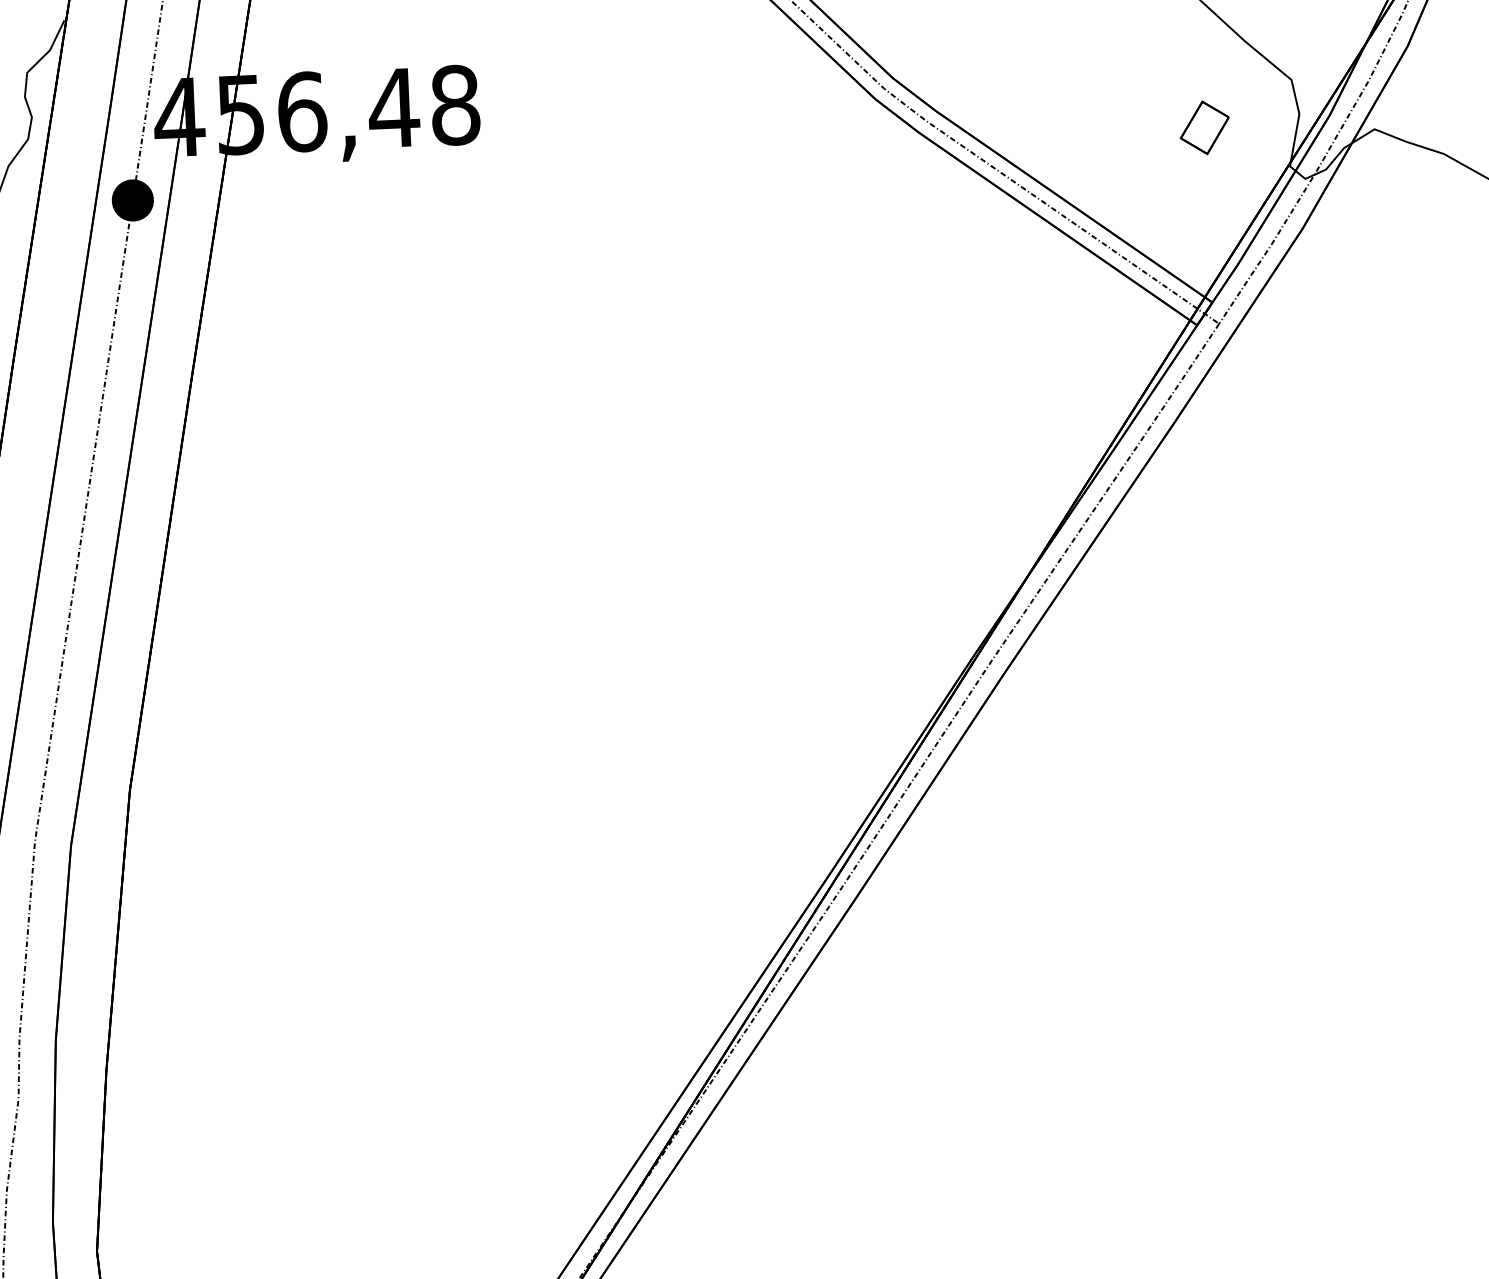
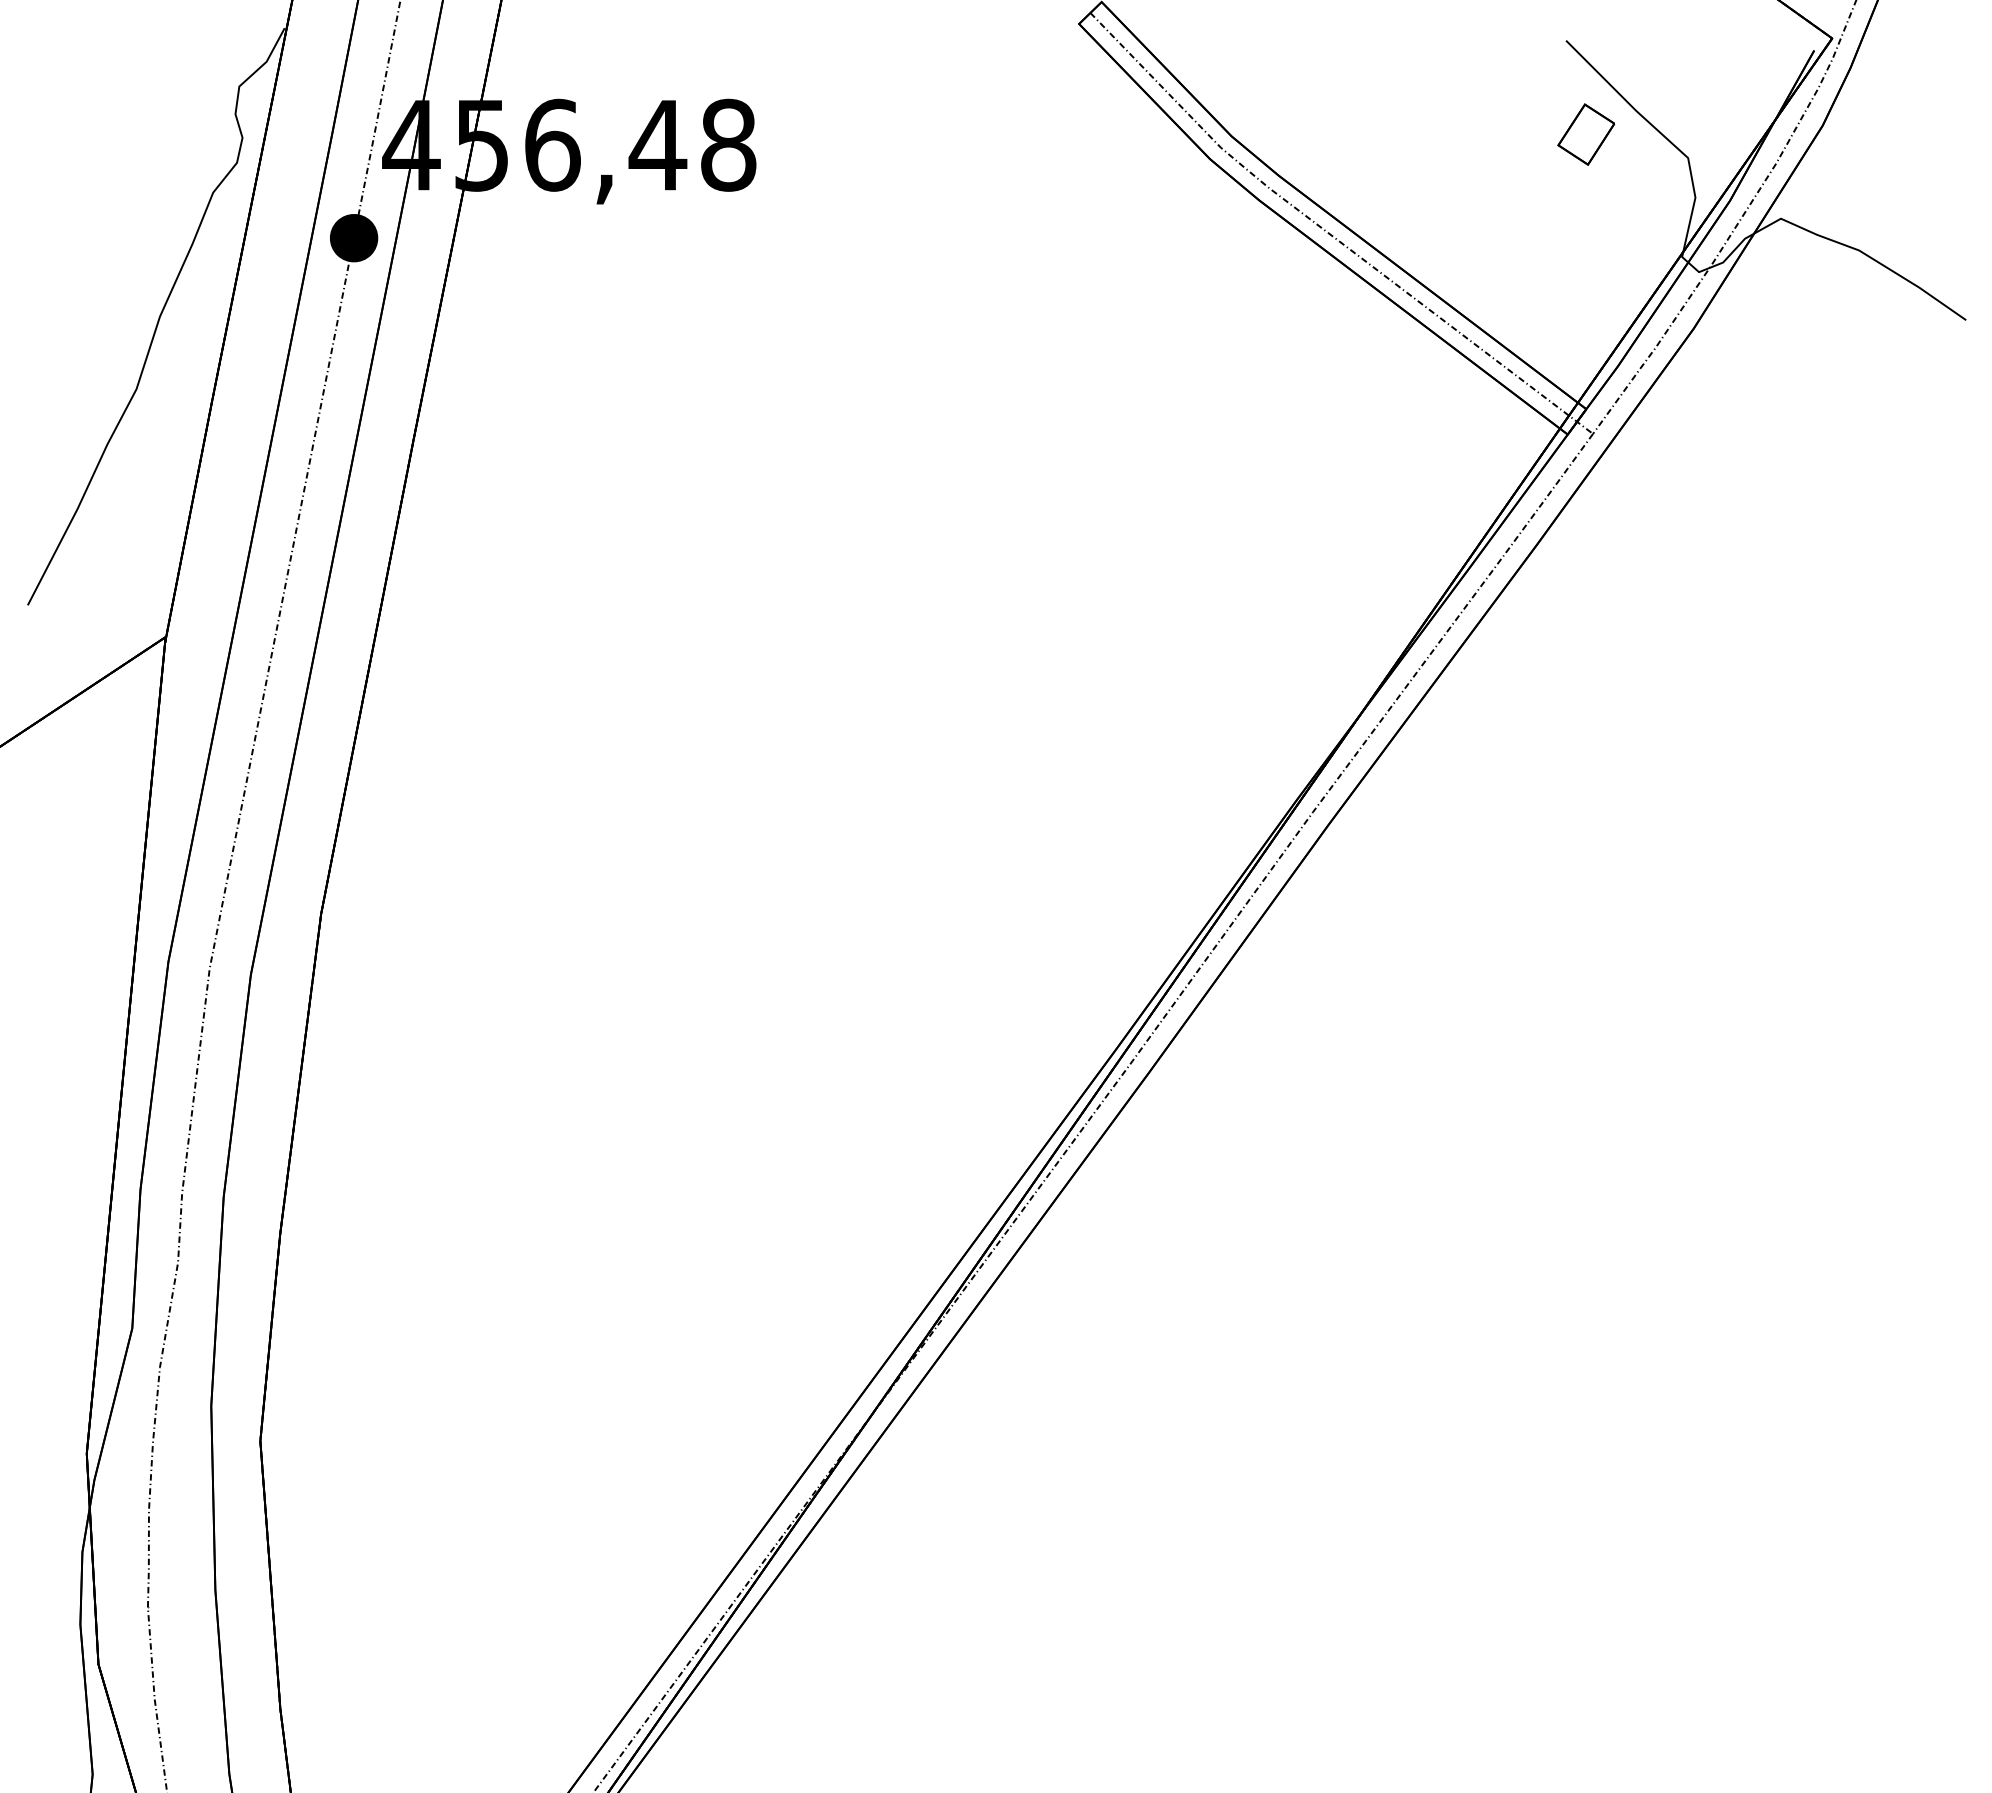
part: (1204, 127) -> (1586, 134), moved

